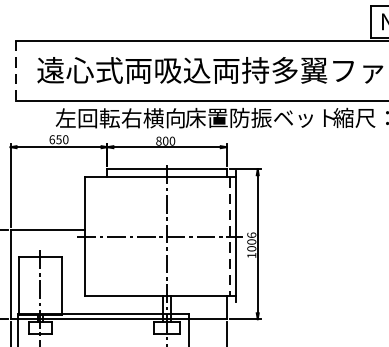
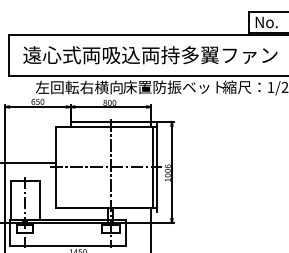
line: (16, 72) -> (9, 56), dashed -> solid
line: (228, 236) -> (152, 167), dashed -> solid

